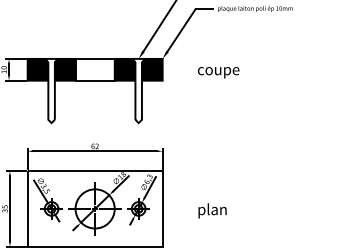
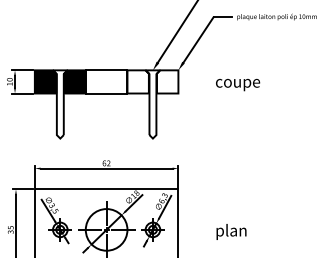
fill: (124, 69) -> (137, 81), removed
fill: (152, 69) -> (167, 81), removed

